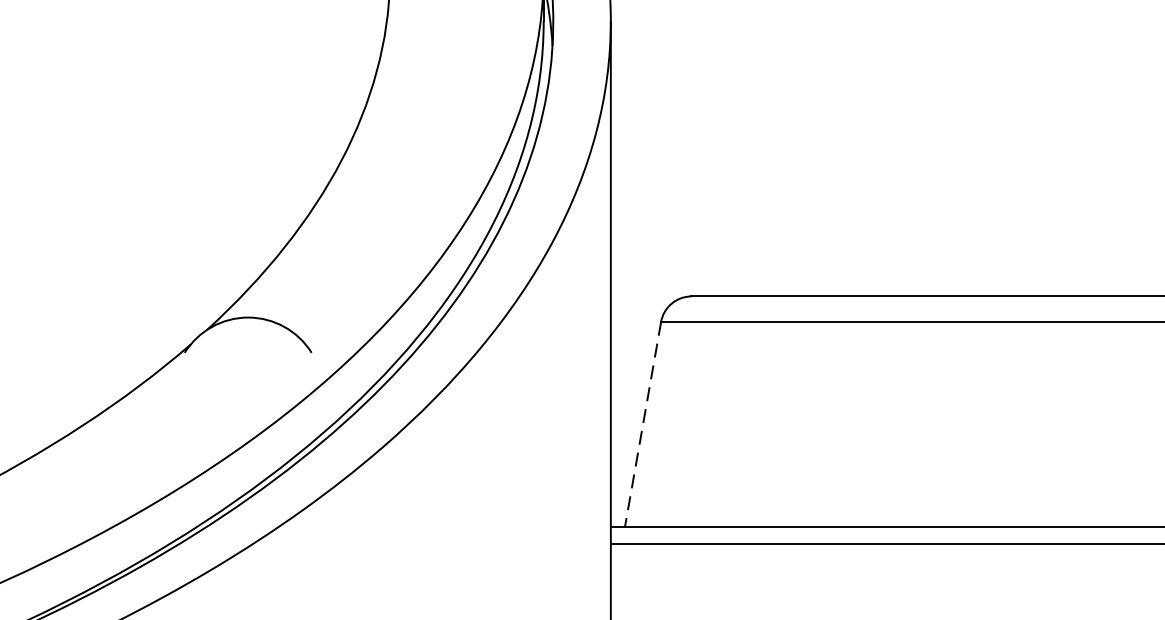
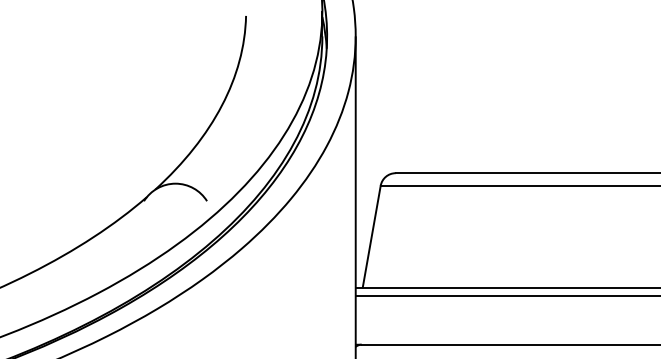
line: (642, 423) -> (371, 236), dashed -> solid

